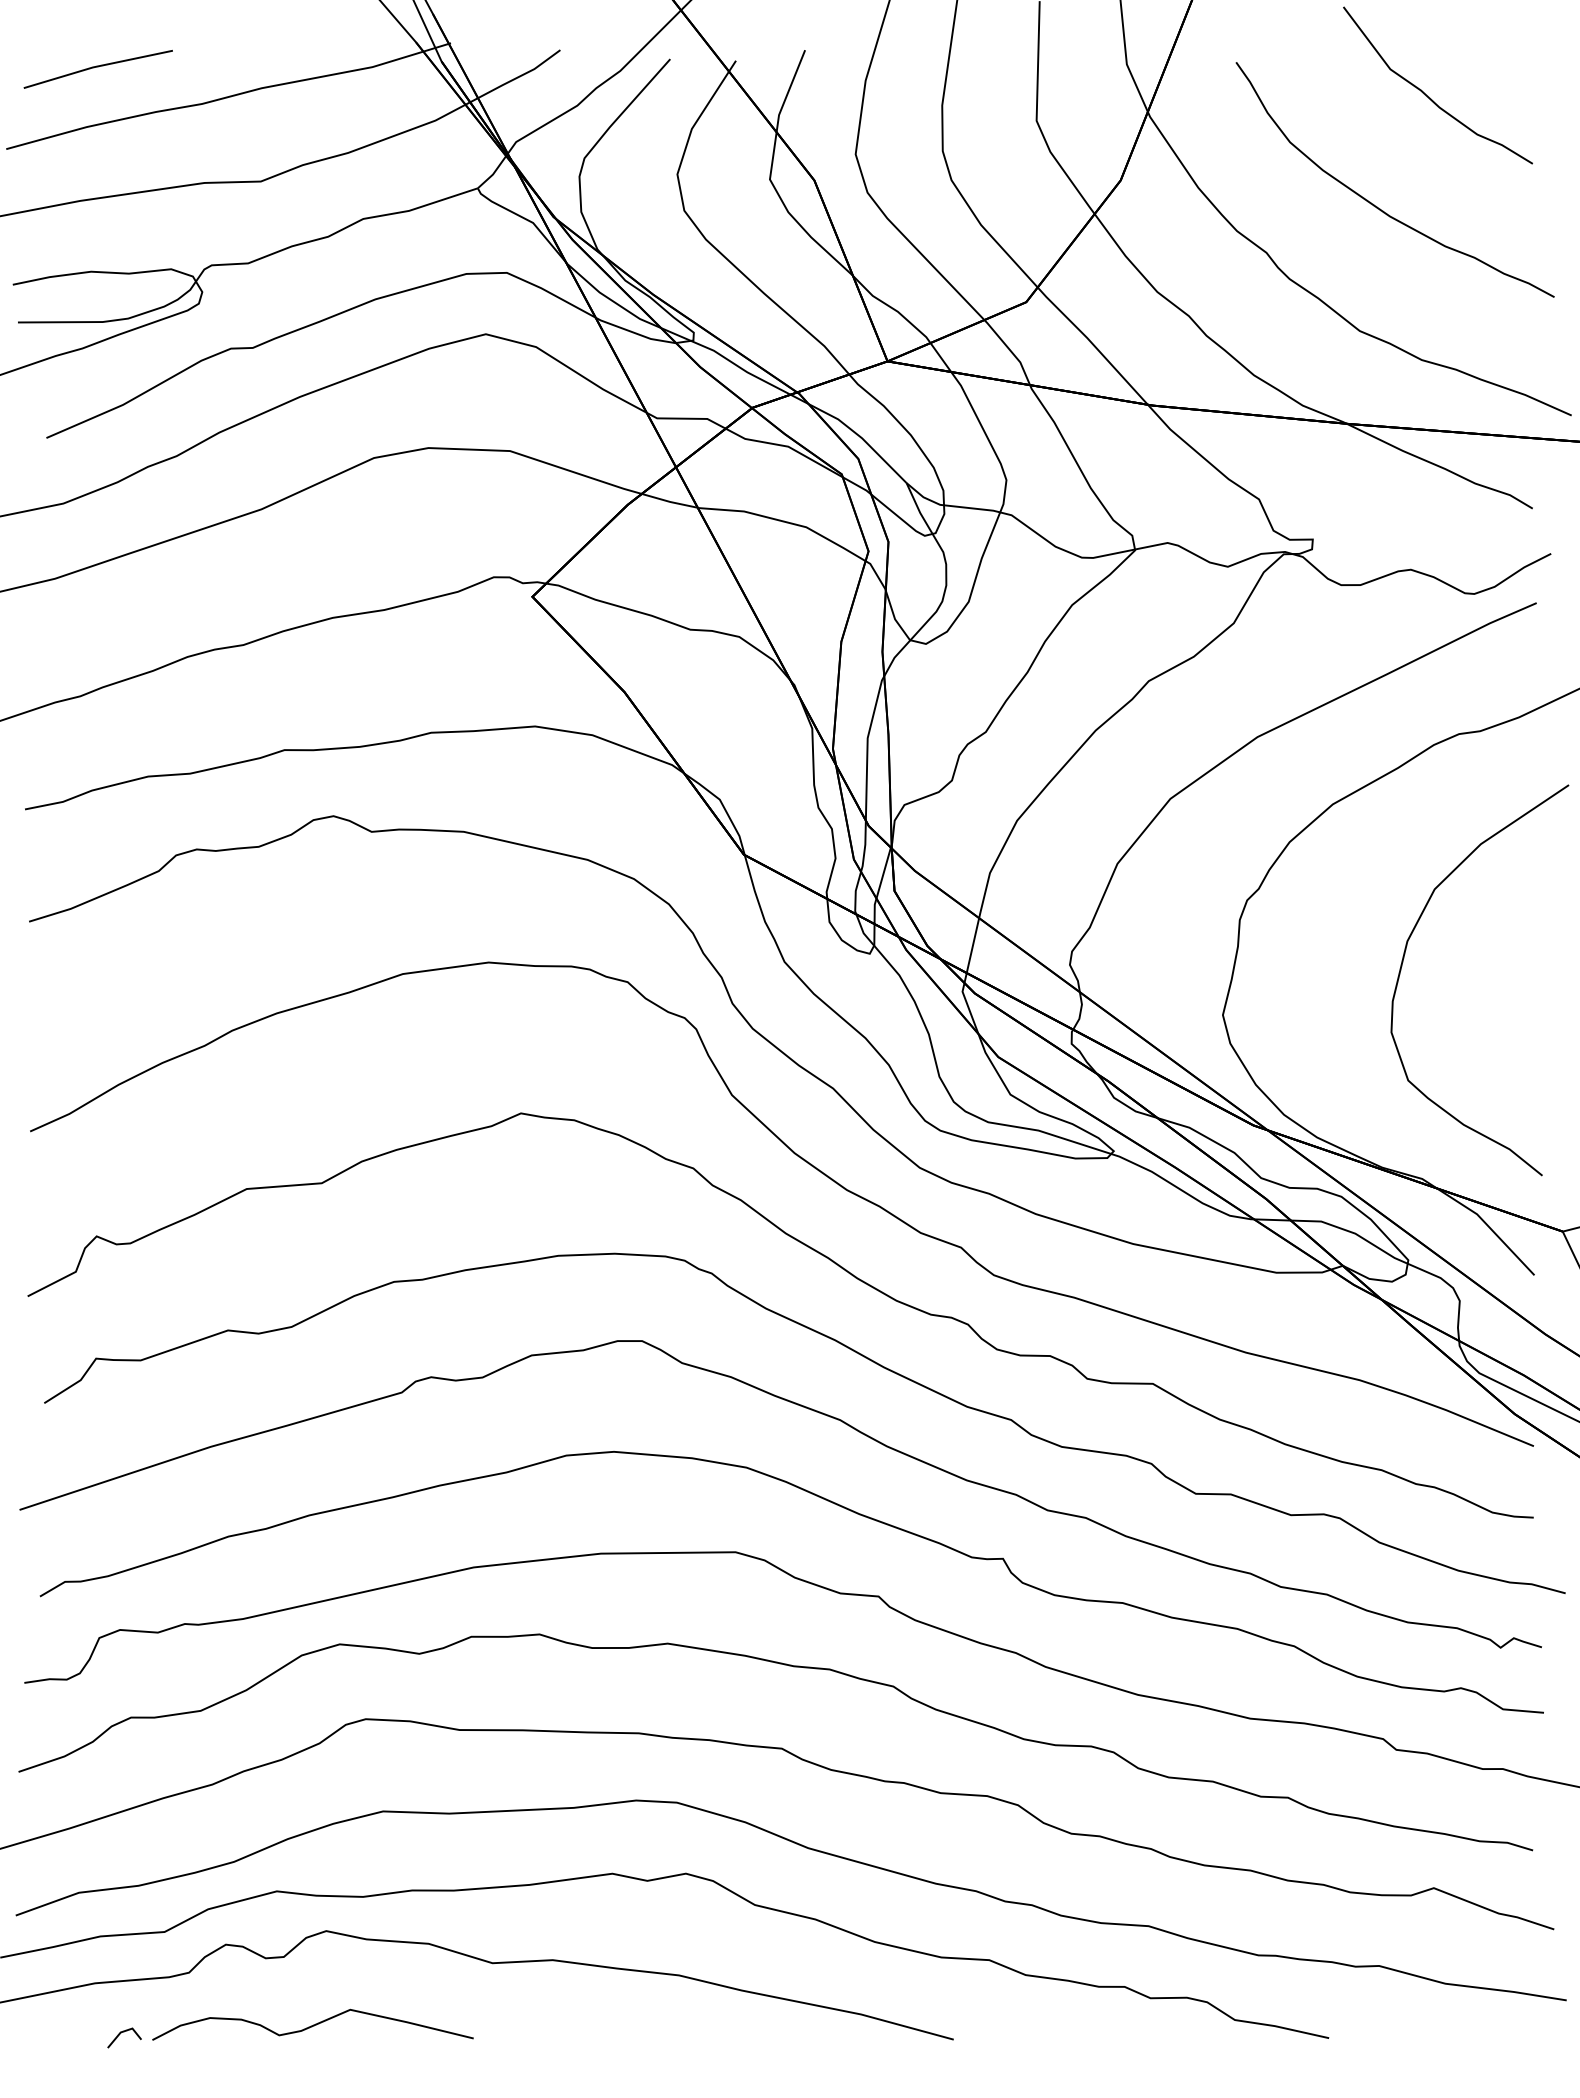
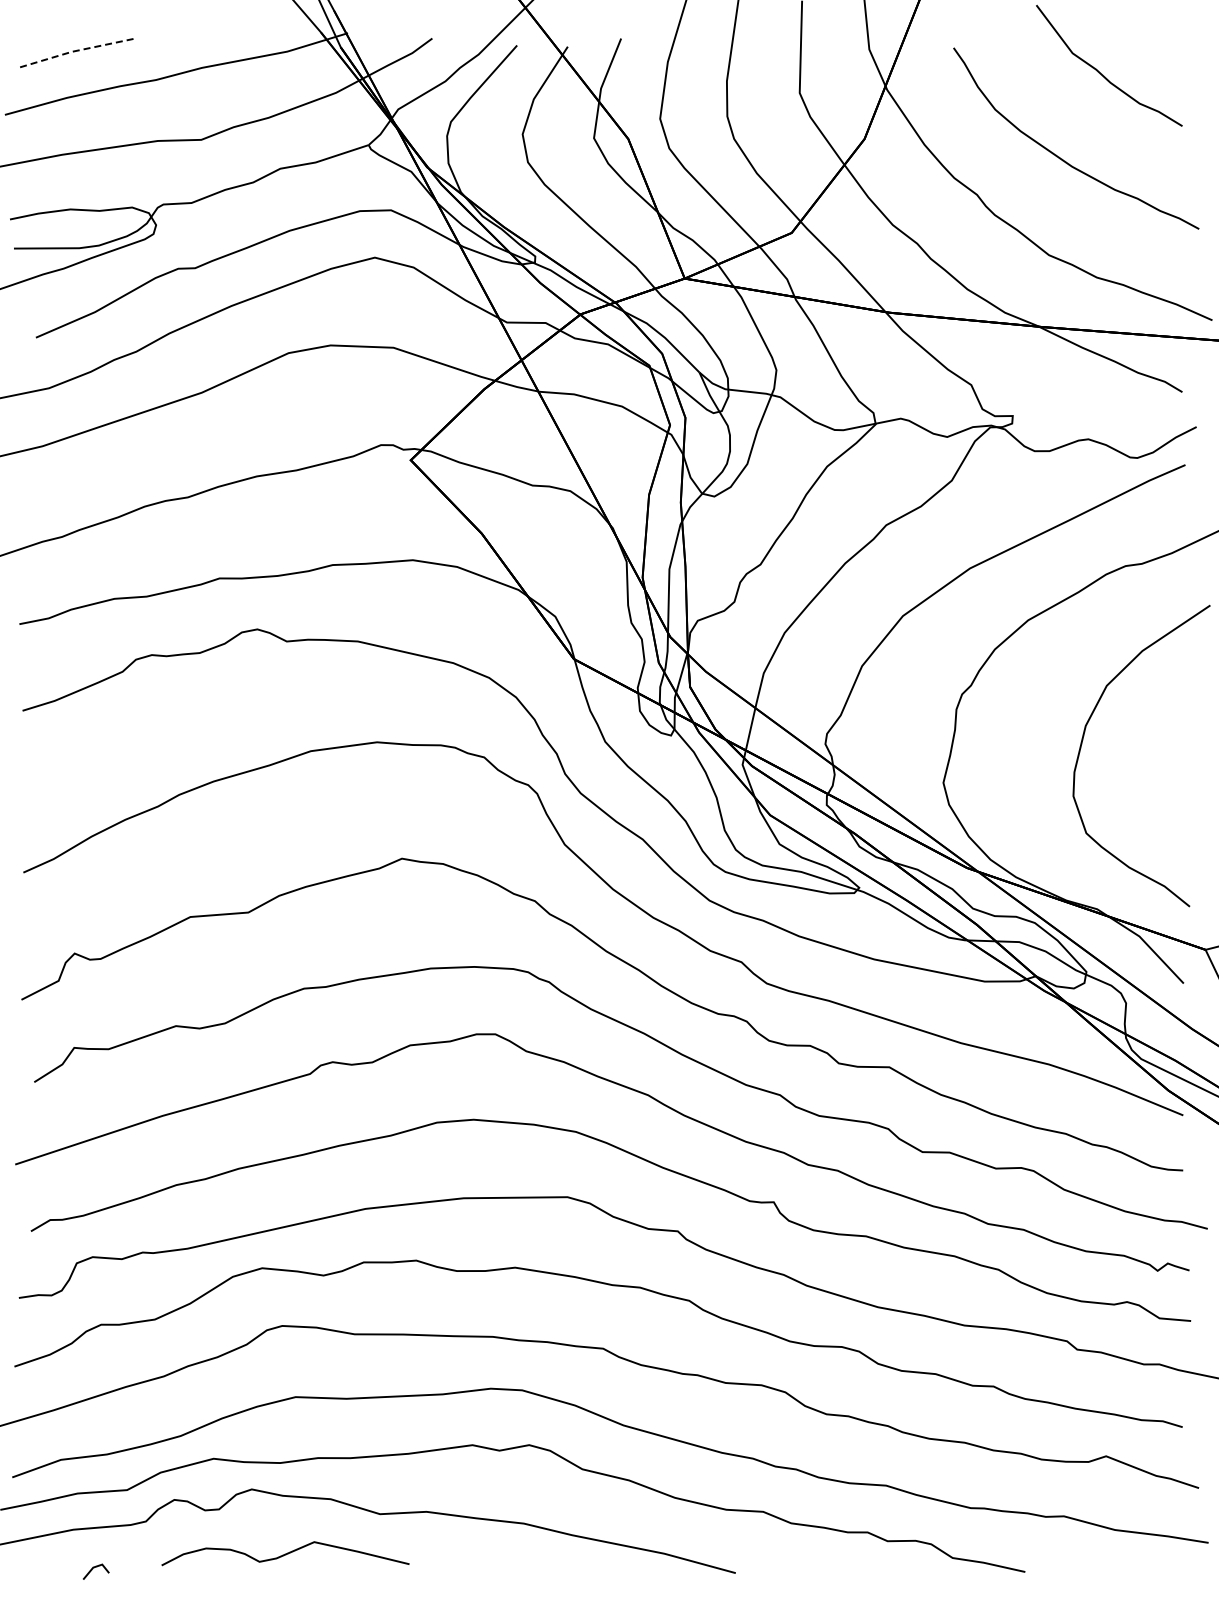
line: (96, 66) -> (74, 51), solid -> dashed
curve: (312, 2024) -> (285, 1553), moved

